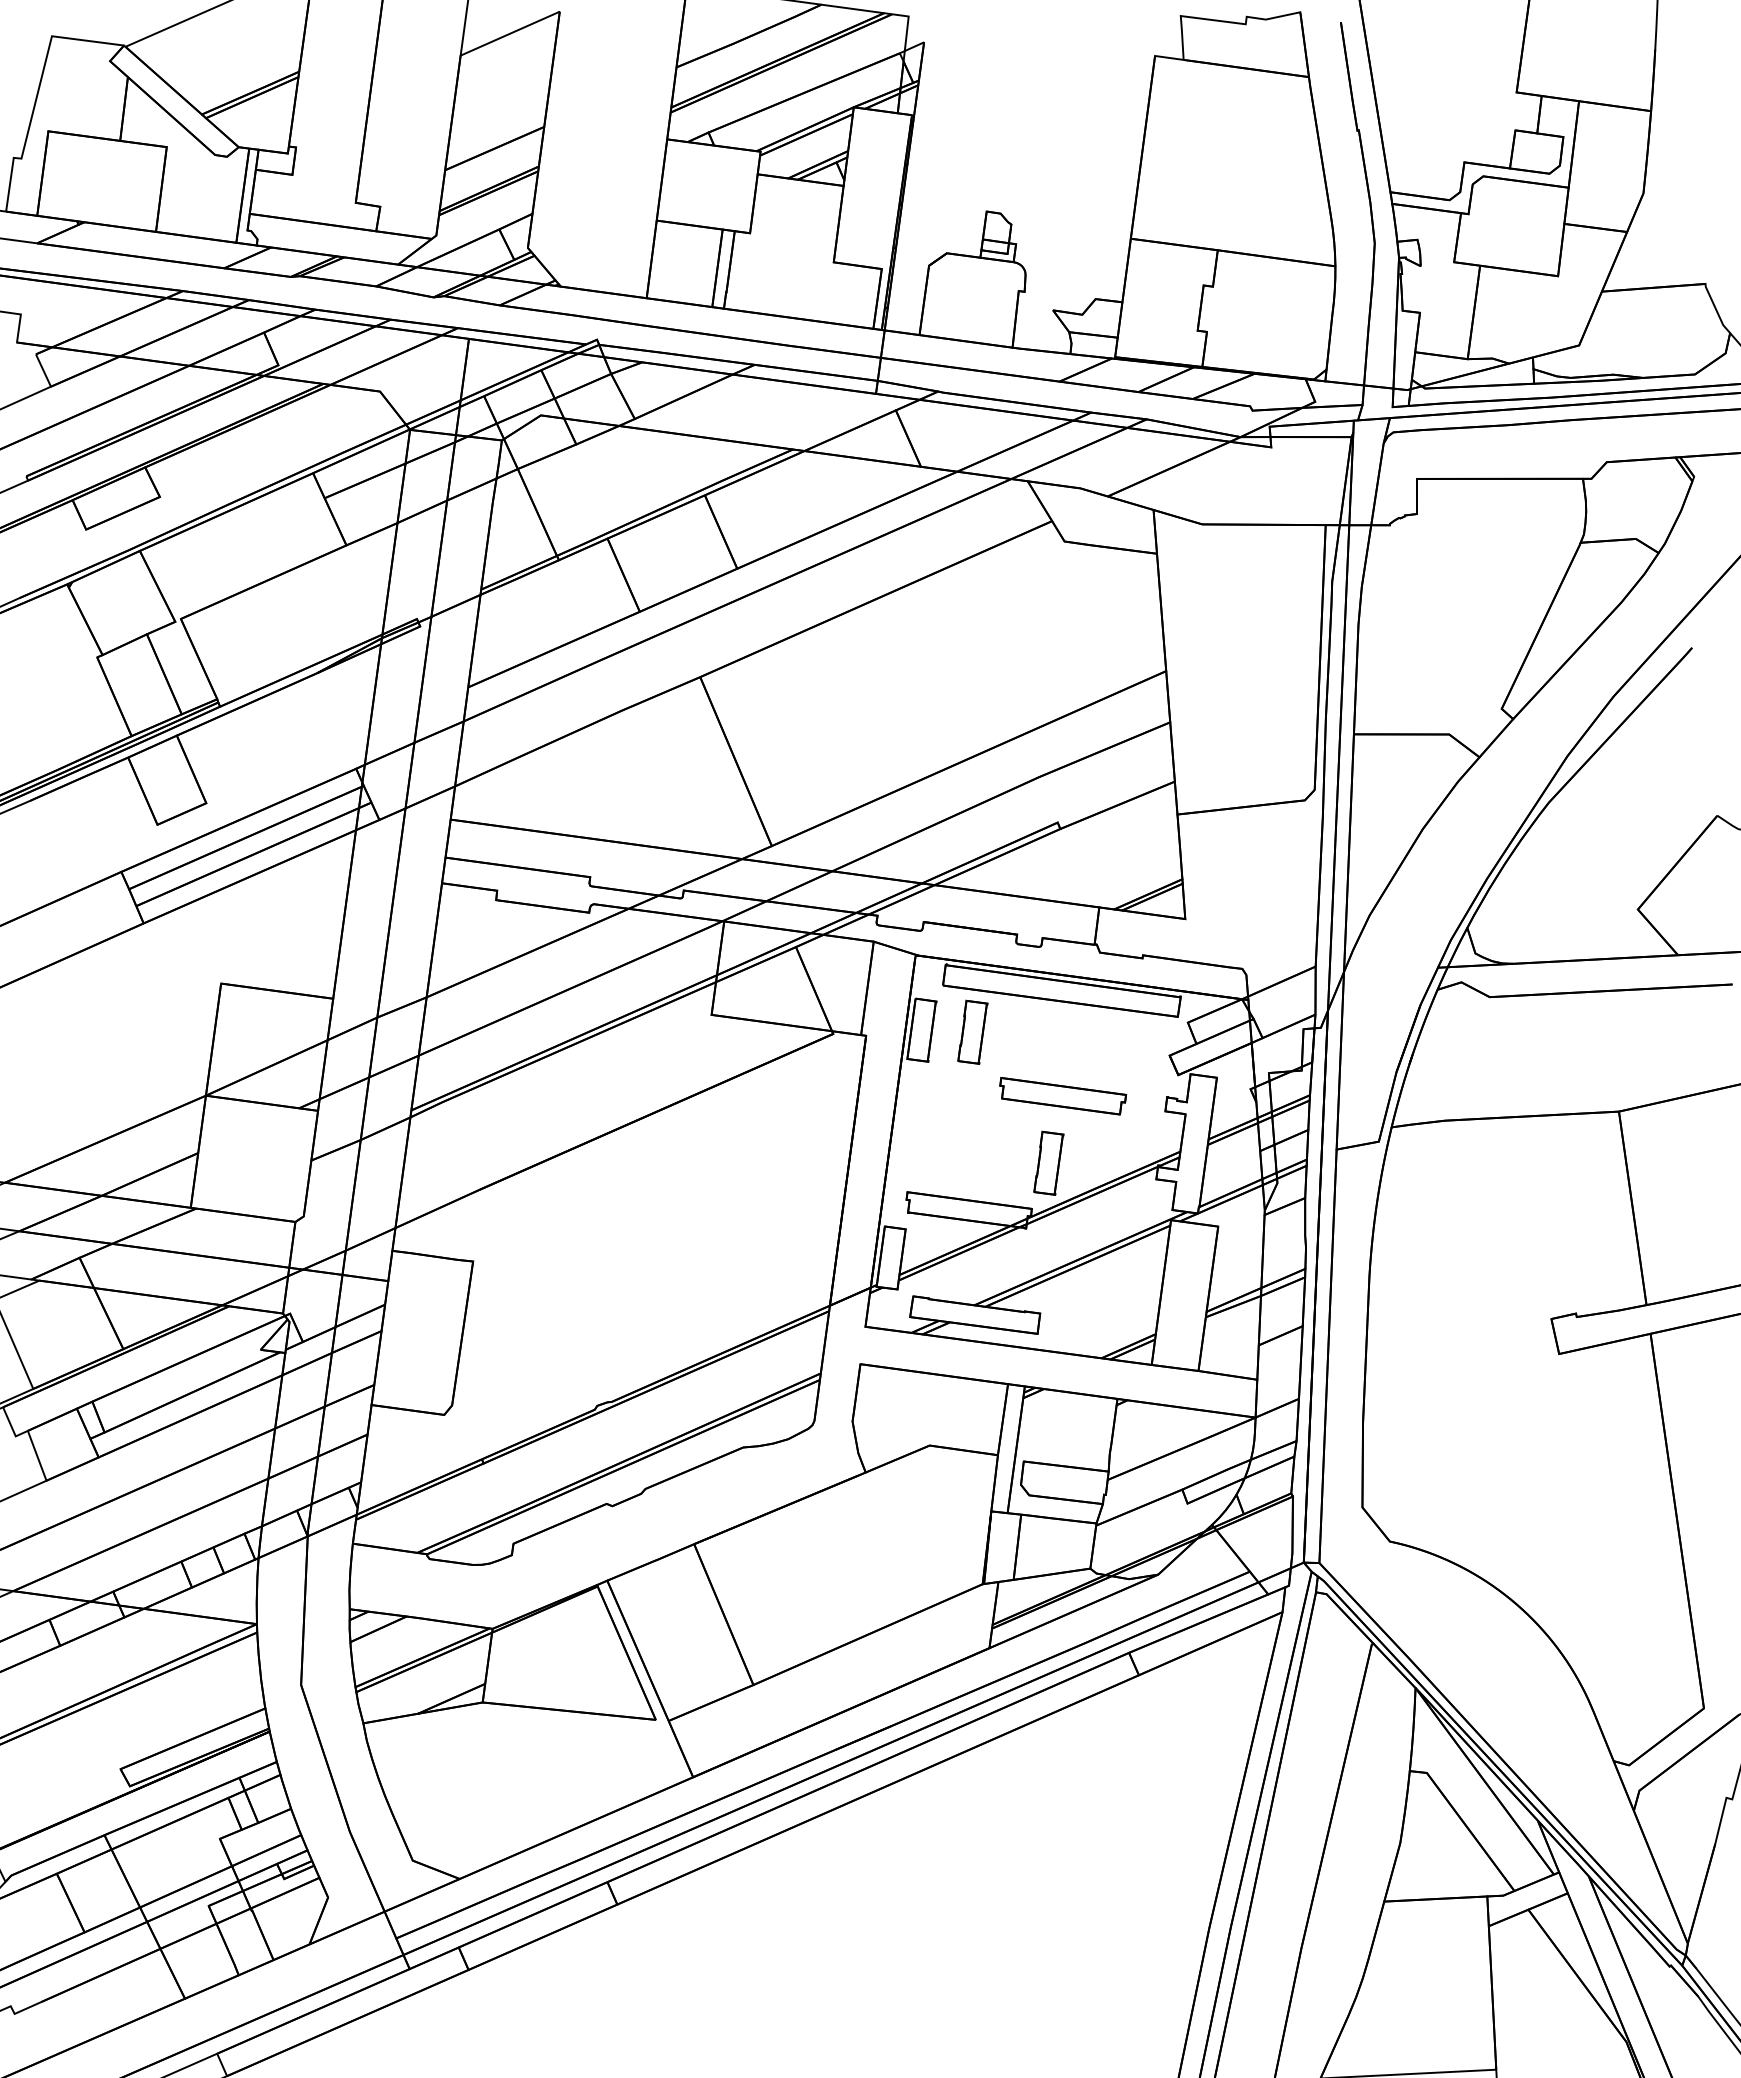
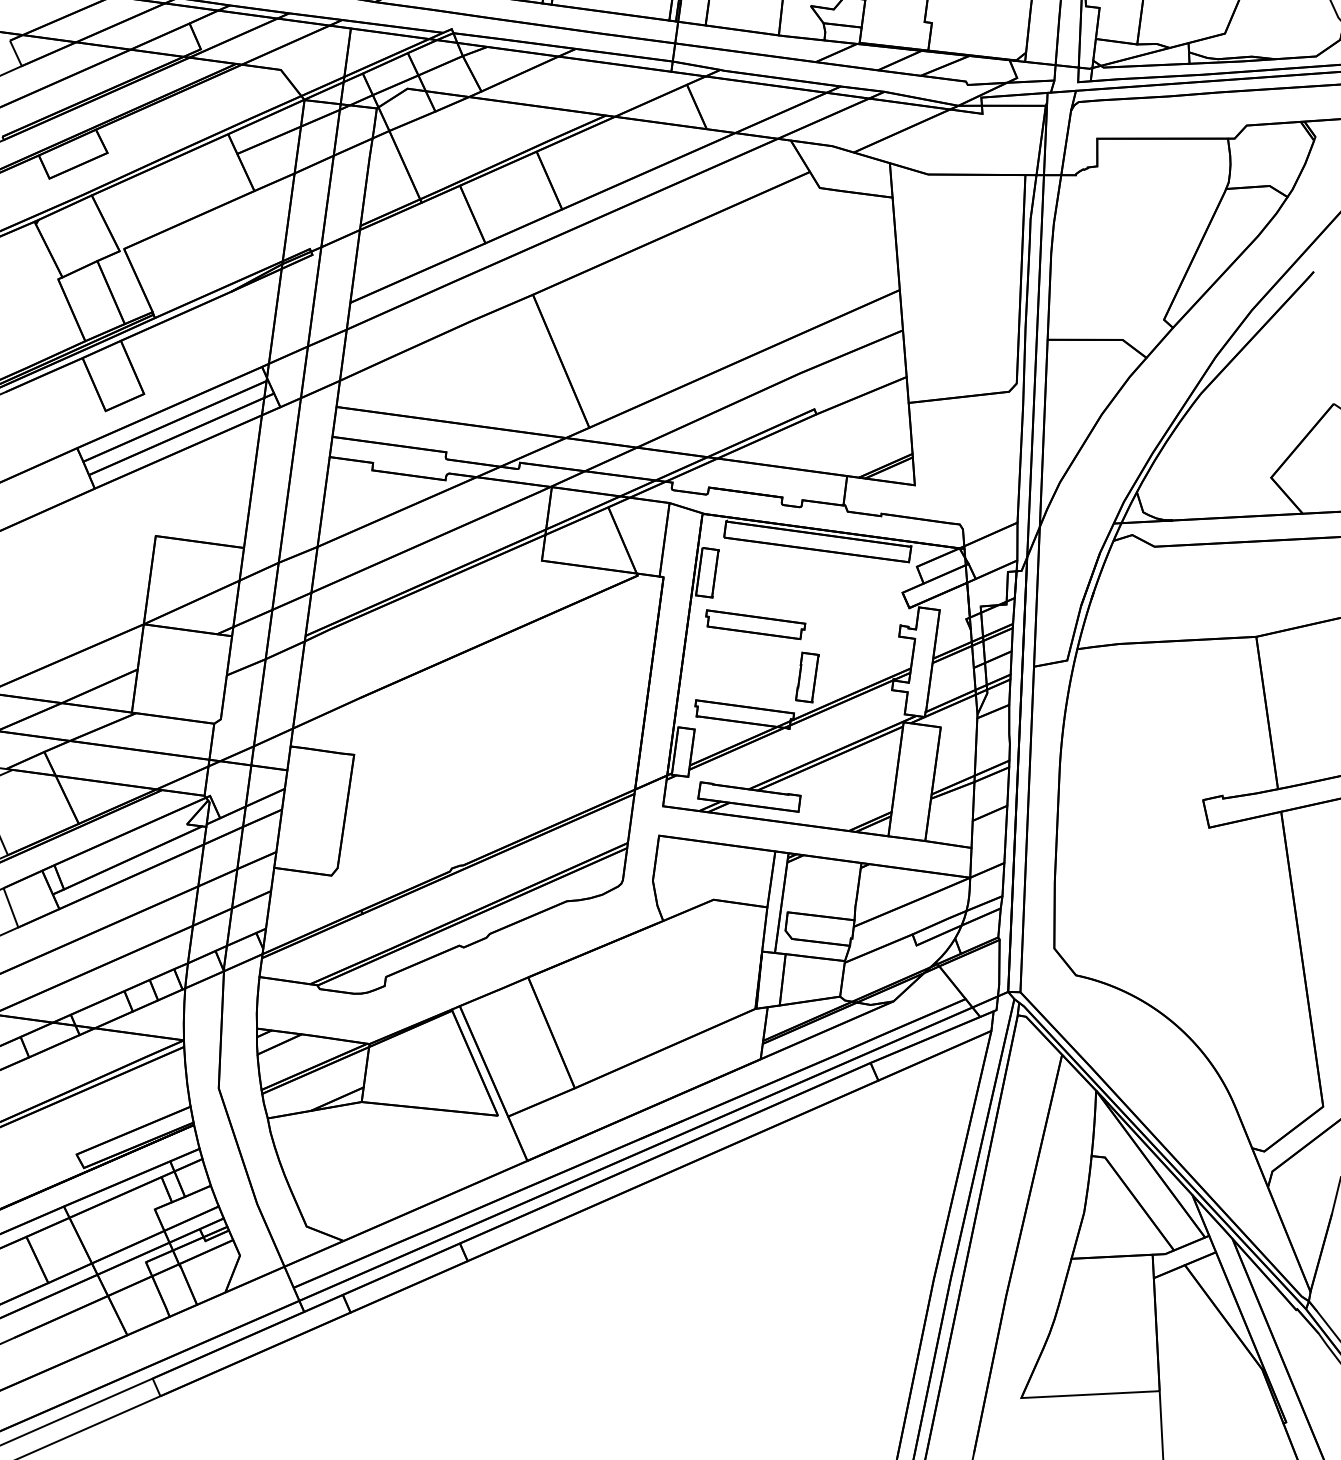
part: (972, 1031) -> (747, 573), removed
part: (1063, 1096) -> (756, 624), moved

